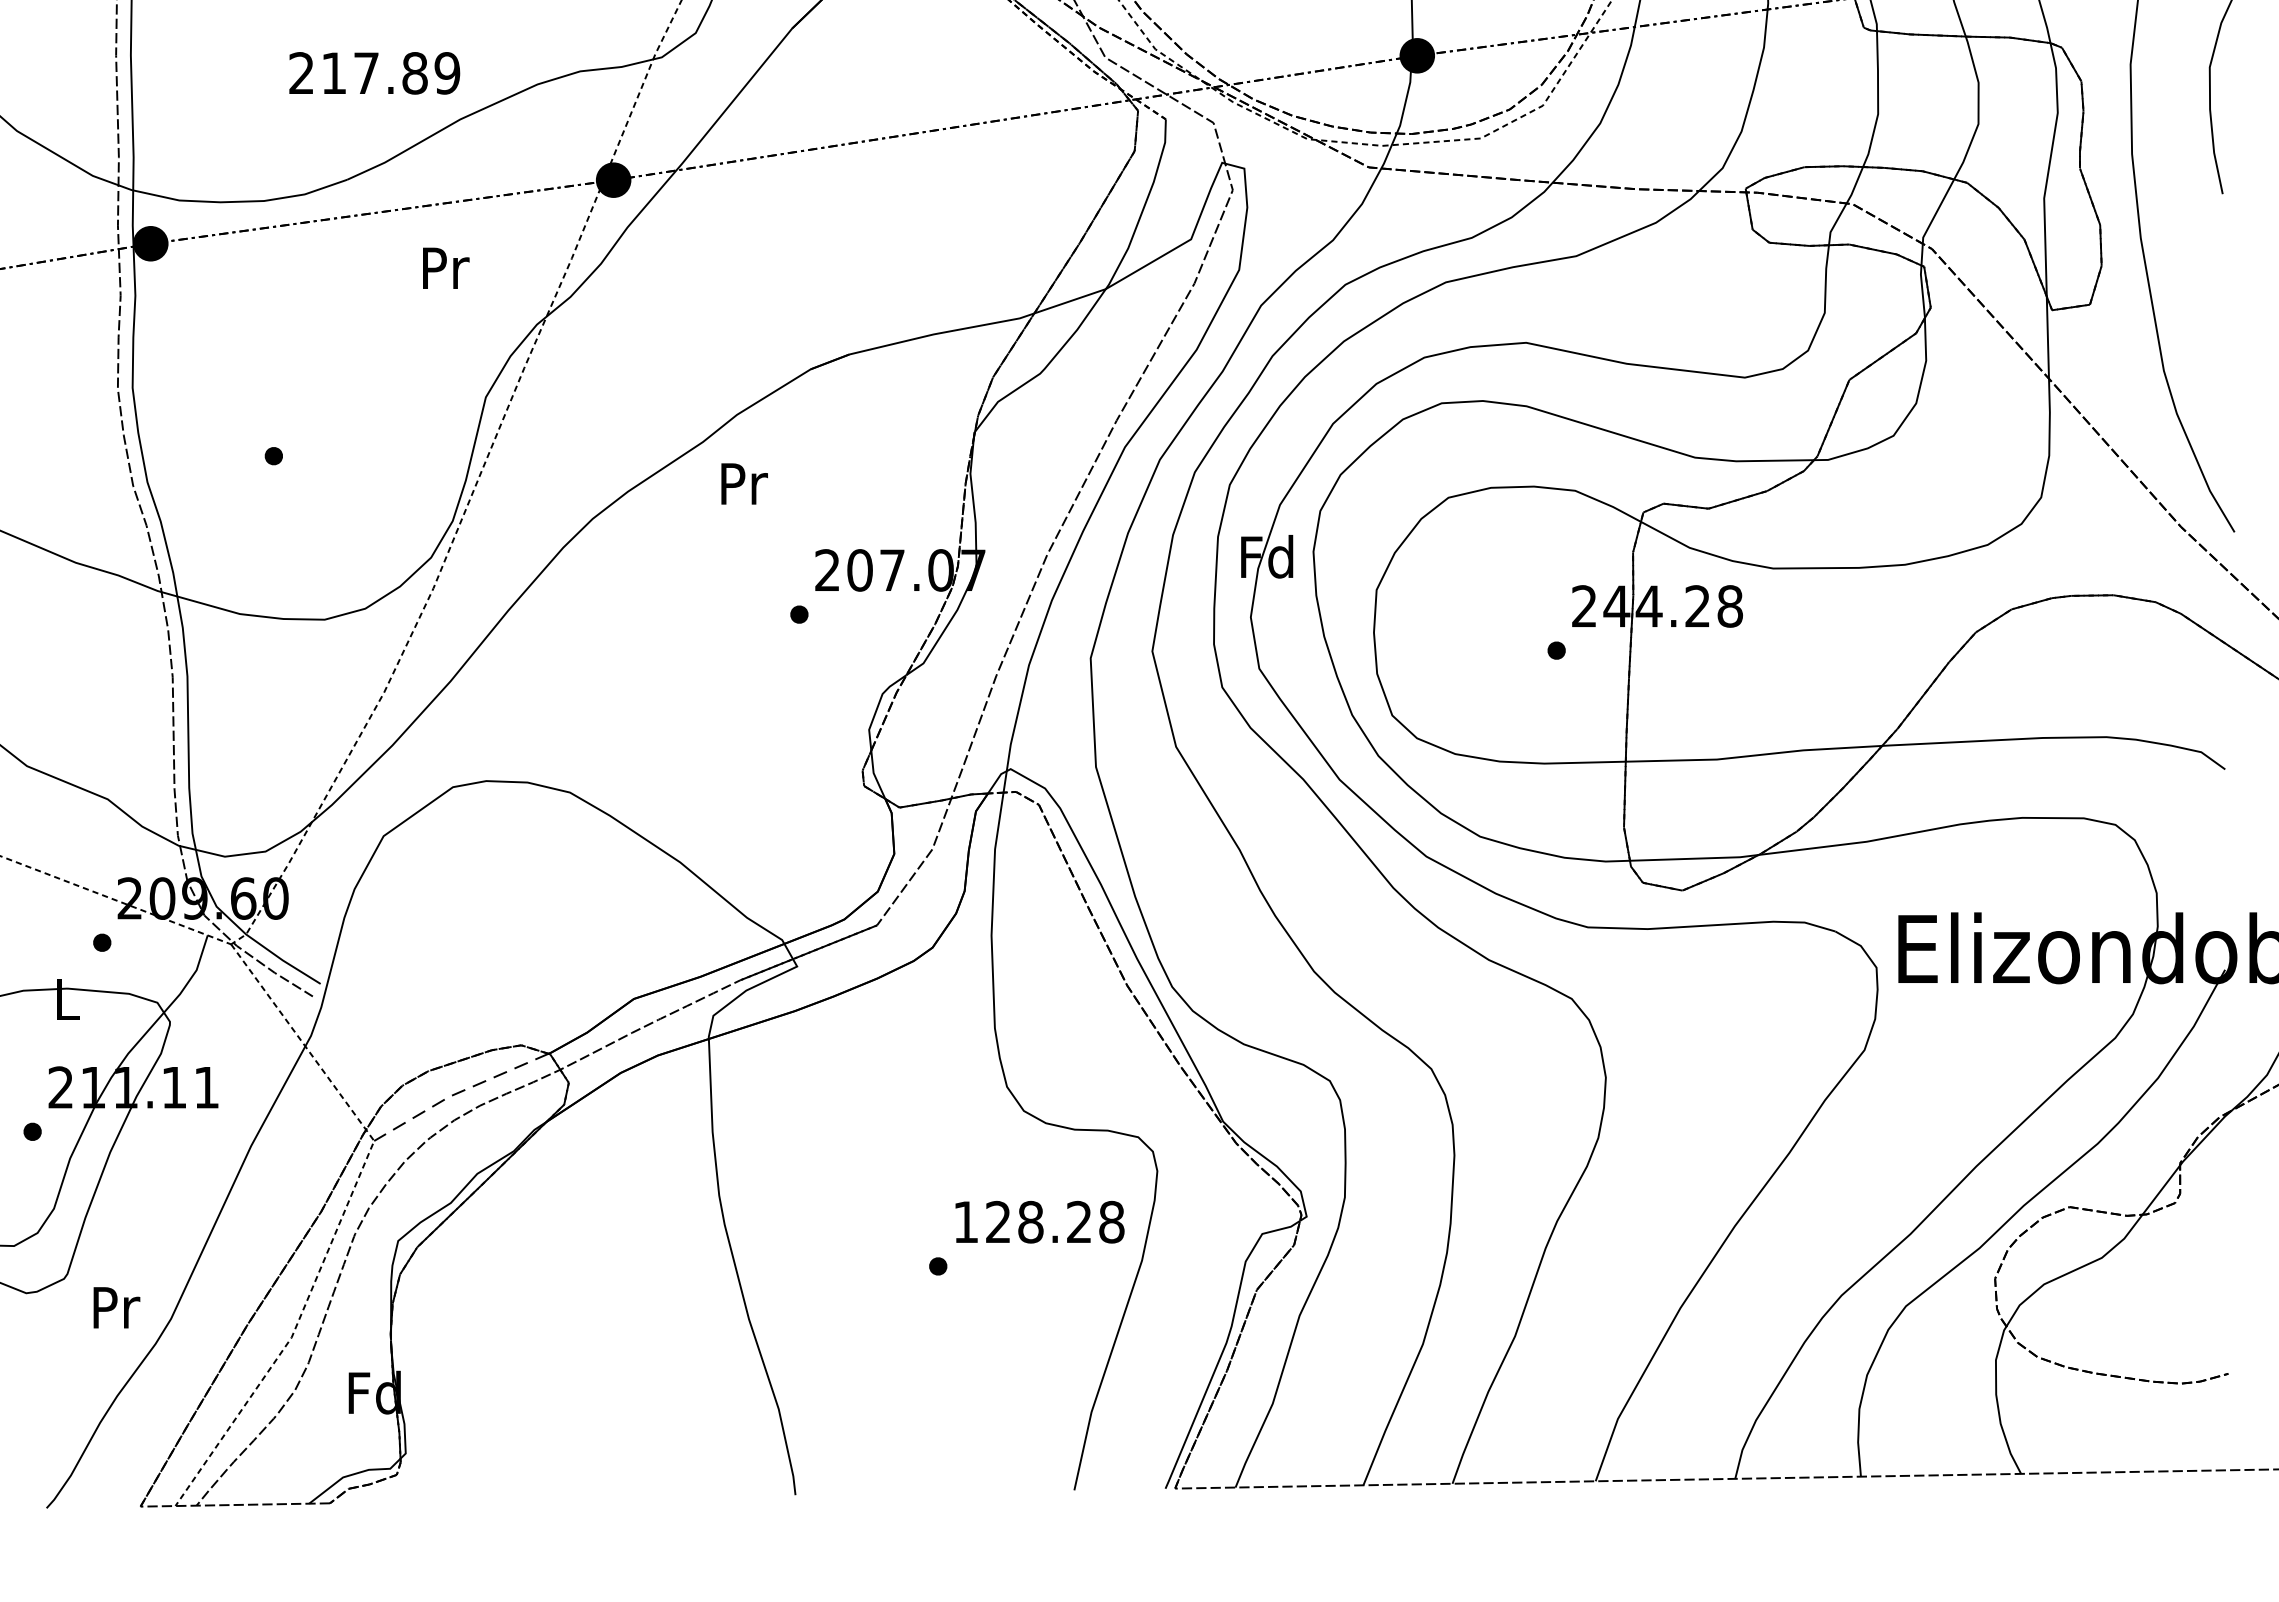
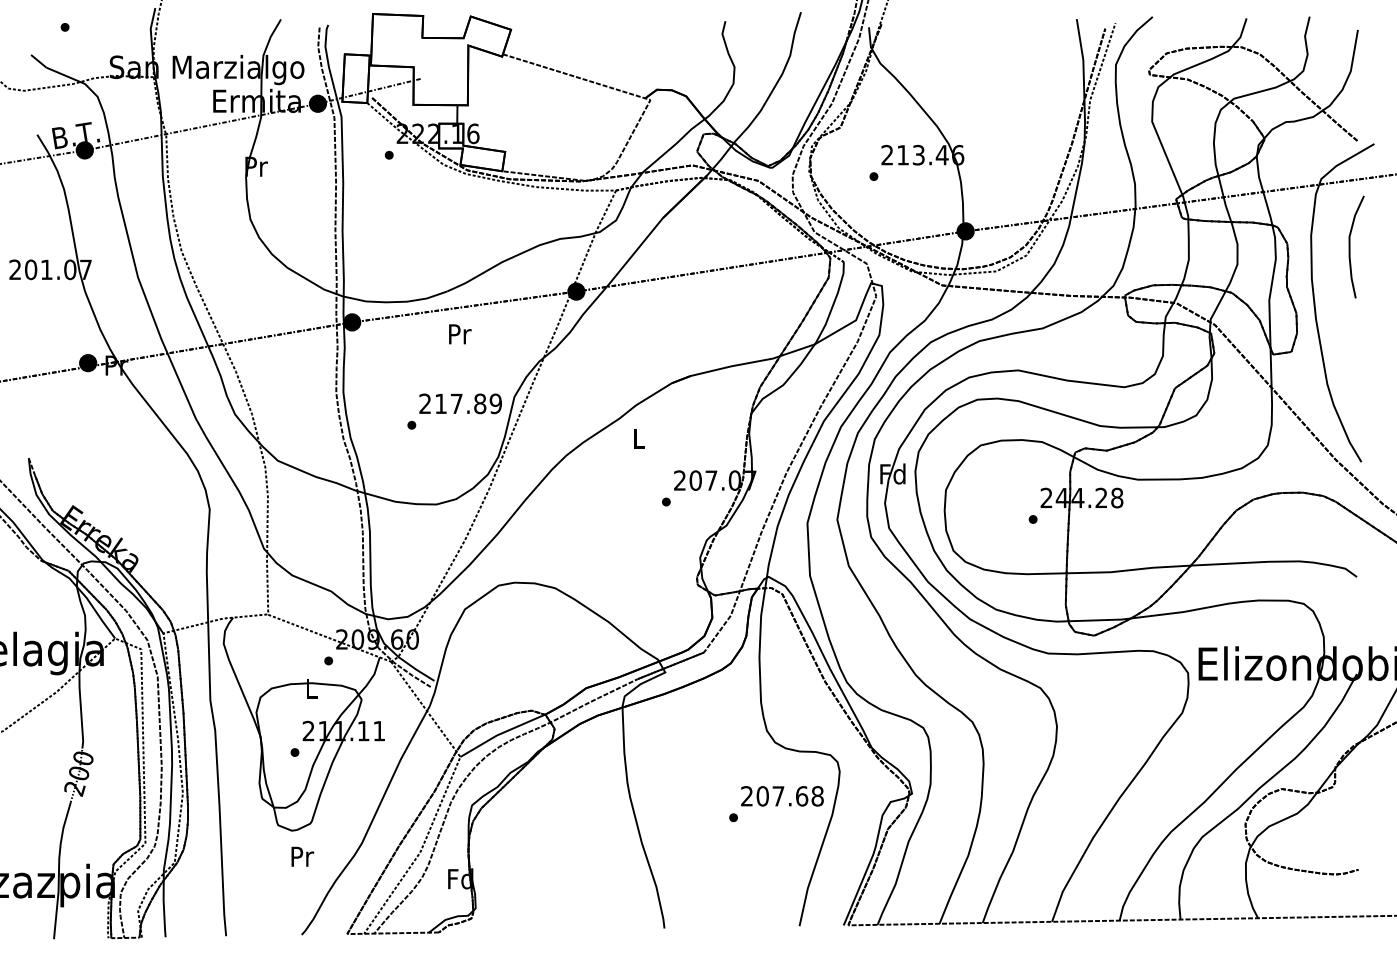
text: (374, 72) -> (460, 403), moved
text: (446, 268) -> (460, 334), moved
text: (743, 483) -> (639, 438), Pr -> L
line: (456, 1092) -> (500, 733), dashed -> solid
text: (1022, 1222) -> (774, 796), 128.28 -> 207.68
text: (116, 1307) -> (302, 856), moved

